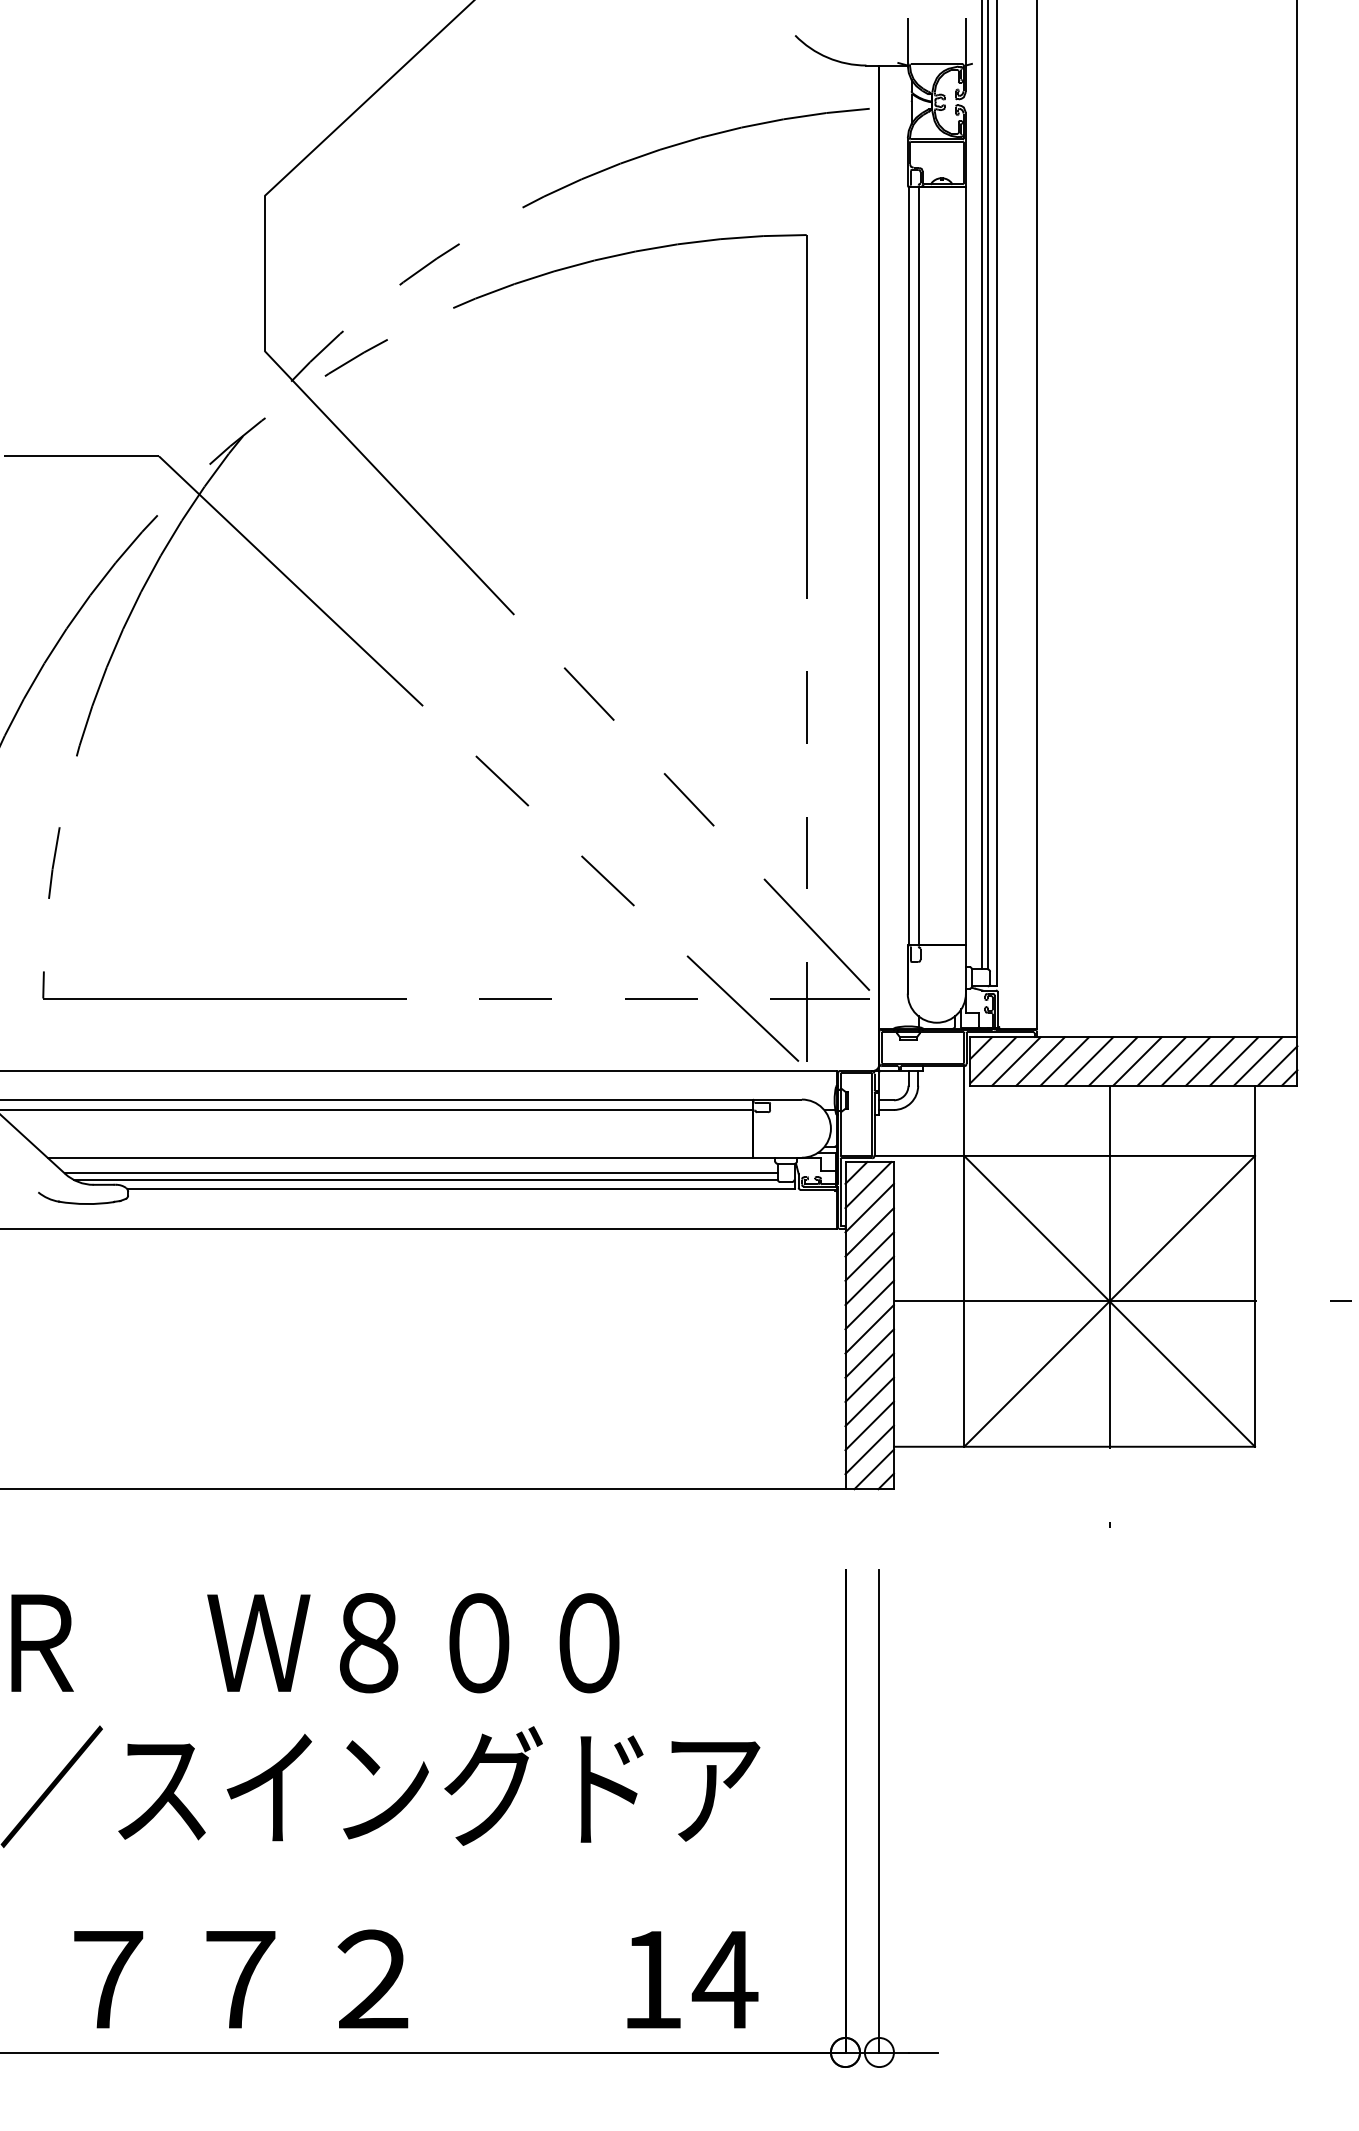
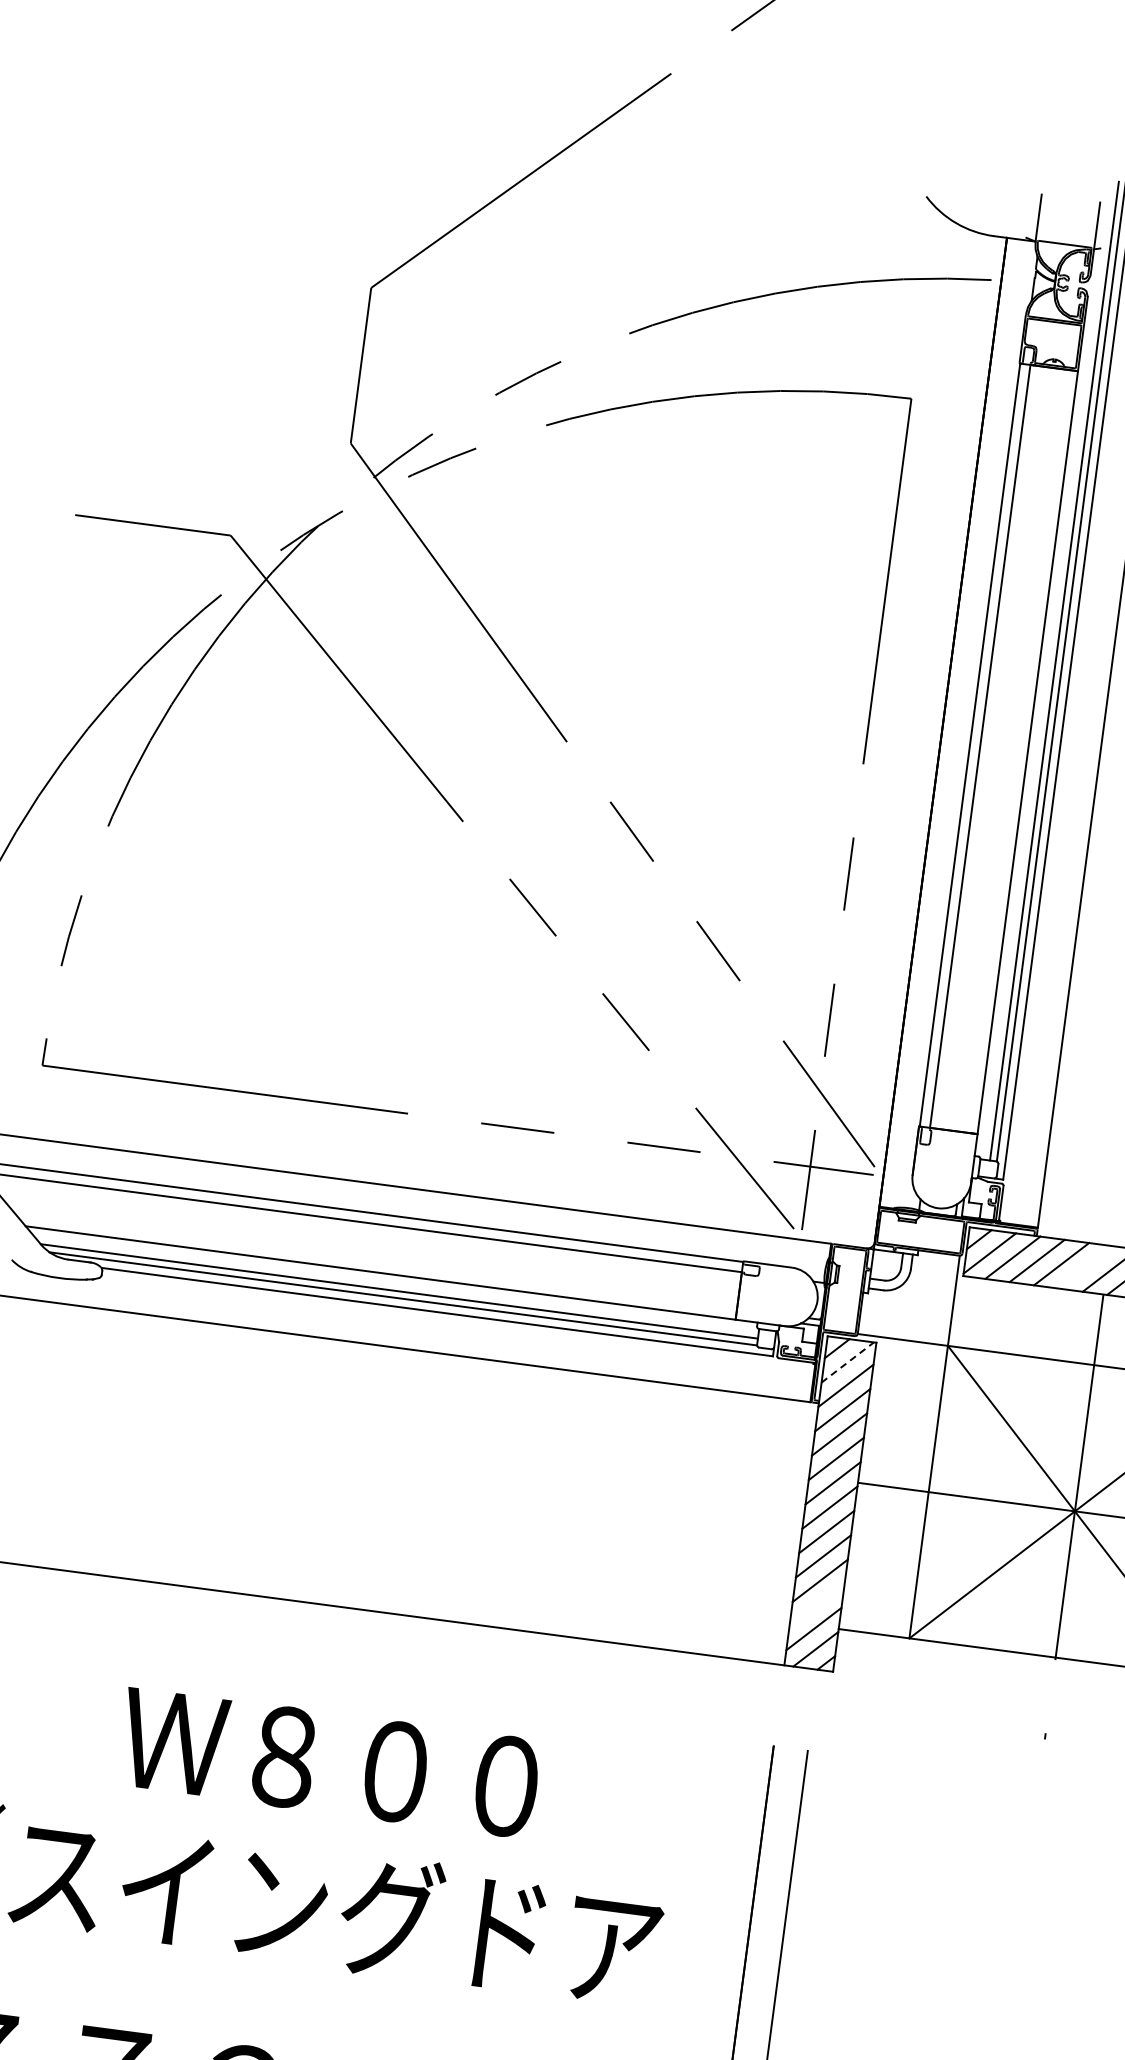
line: (1088, 1061) -> (1085, 1267), removed
line: (868, 1185) -> (847, 1362), solid -> dashed
line: (869, 1425) -> (816, 1604), removed

